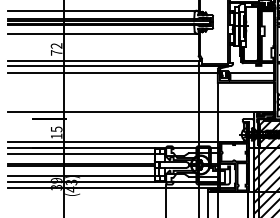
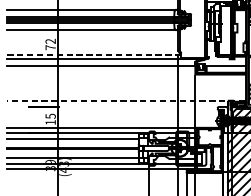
line: (104, 60) -> (93, 54), solid -> dashed
line: (140, 112) -> (125, 101), solid -> dashed

